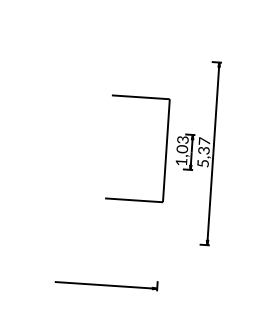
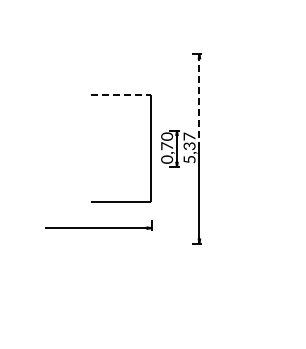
line: (141, 97) -> (121, 95), solid -> dashed
line: (216, 109) -> (199, 102), solid -> dashed
text: (182, 150) -> (167, 147), 1,03 -> 0,70
part: (106, 282) -> (98, 225), moved

